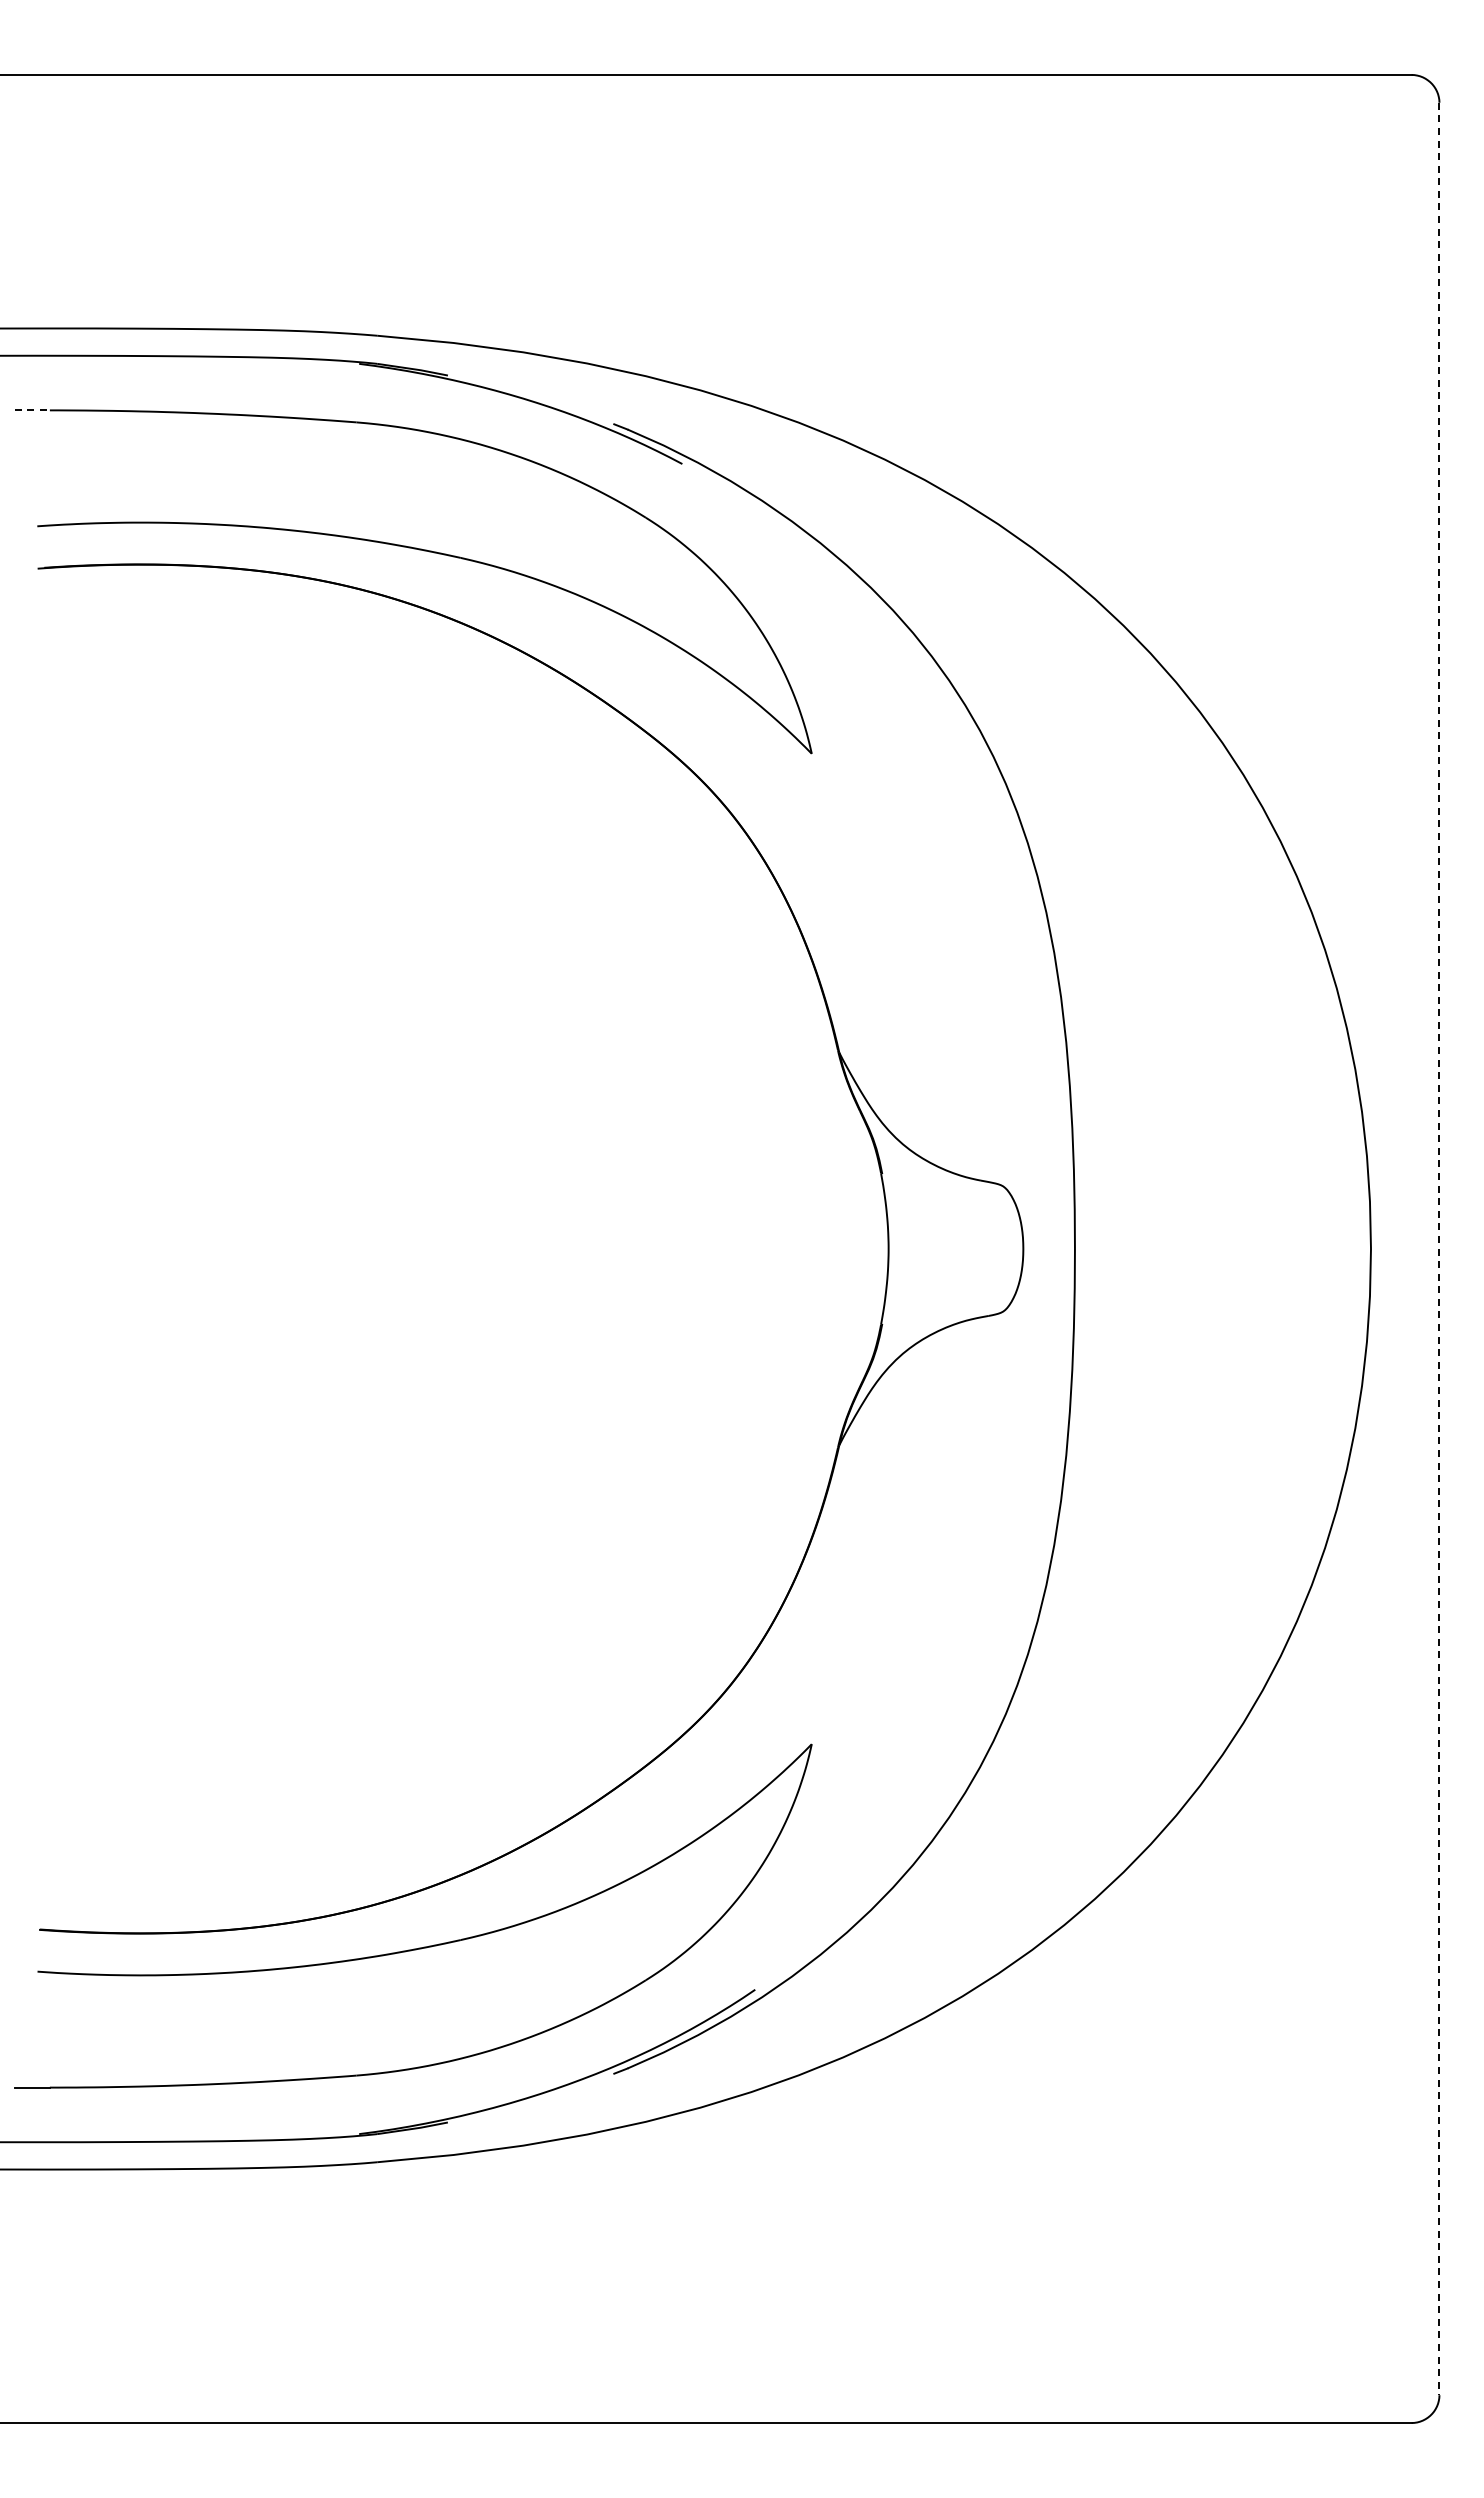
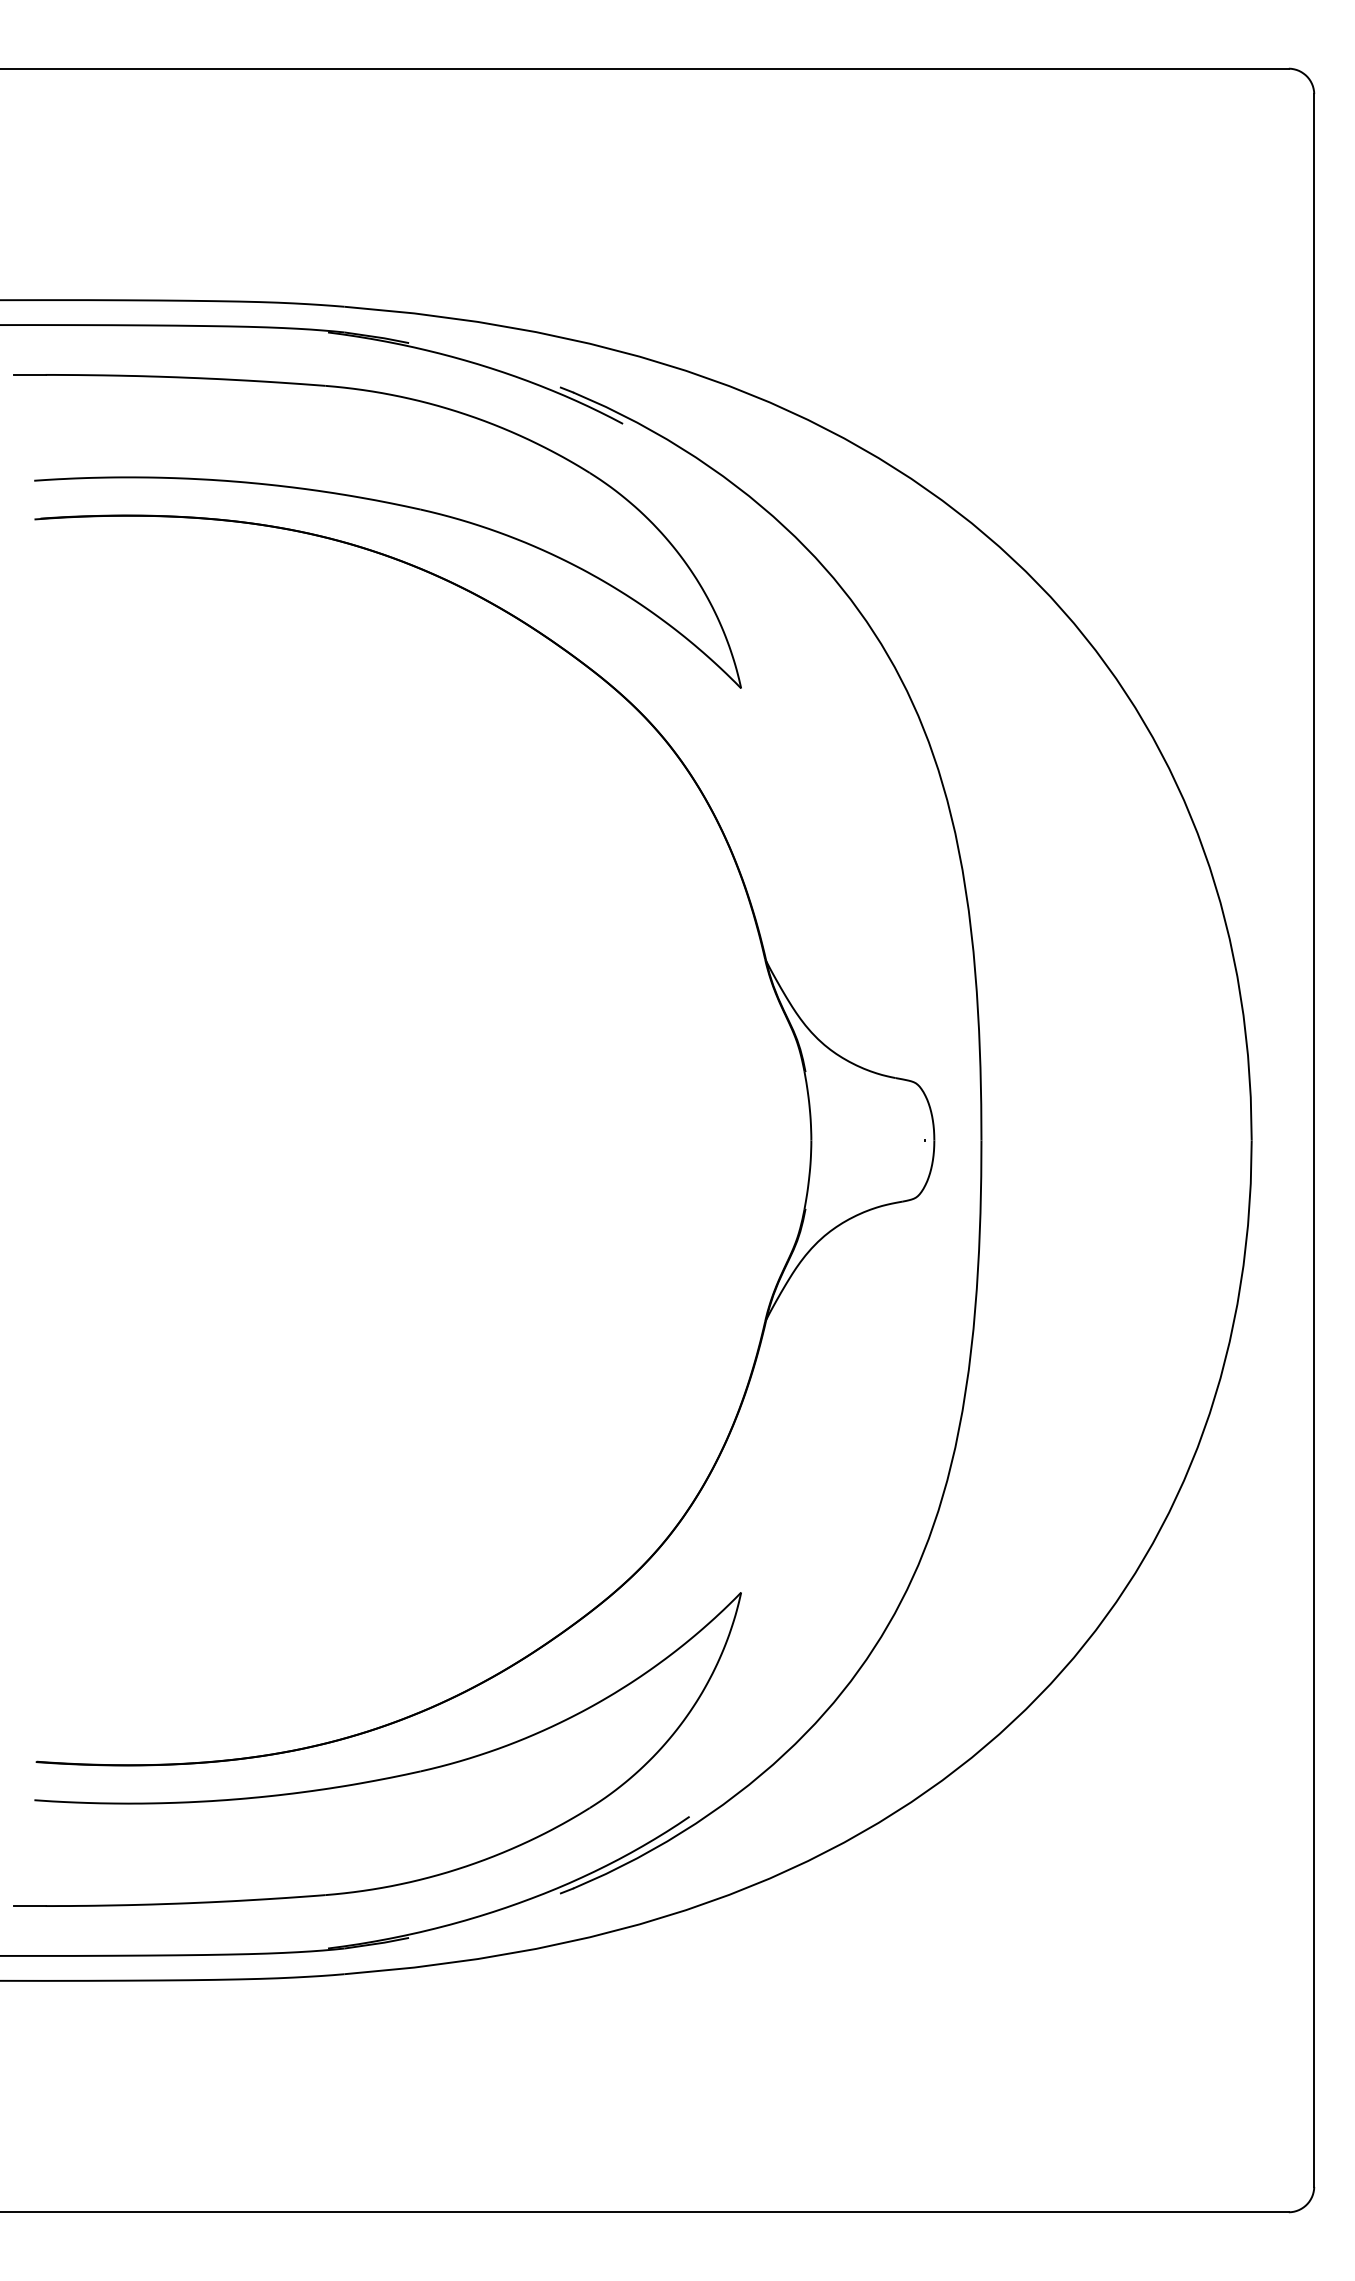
line: (32, 410) -> (29, 375), dashed -> solid
line: (1439, 1249) -> (1314, 1140), dashed -> solid

